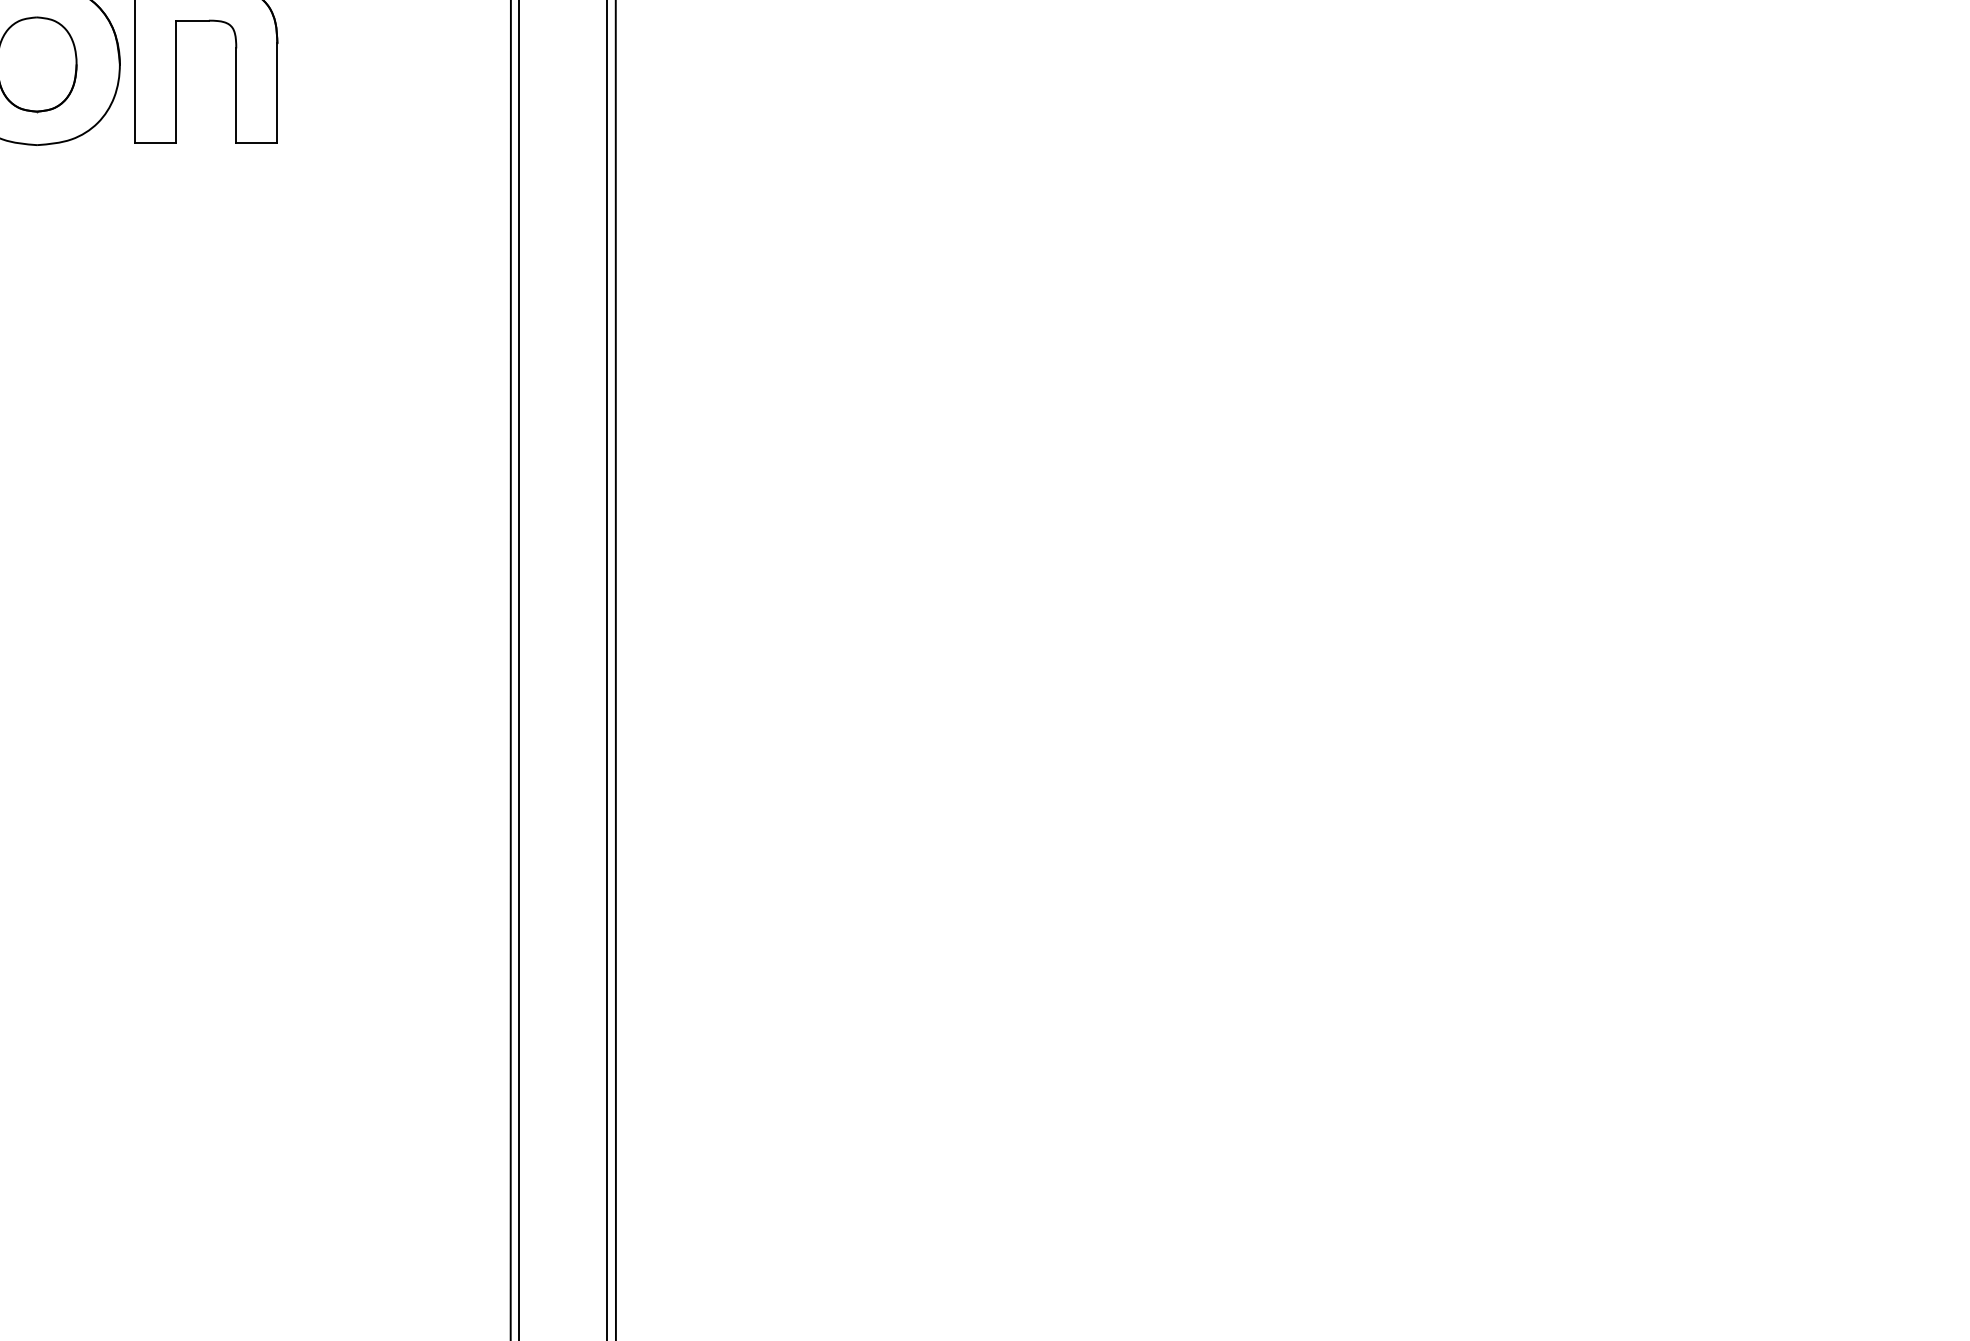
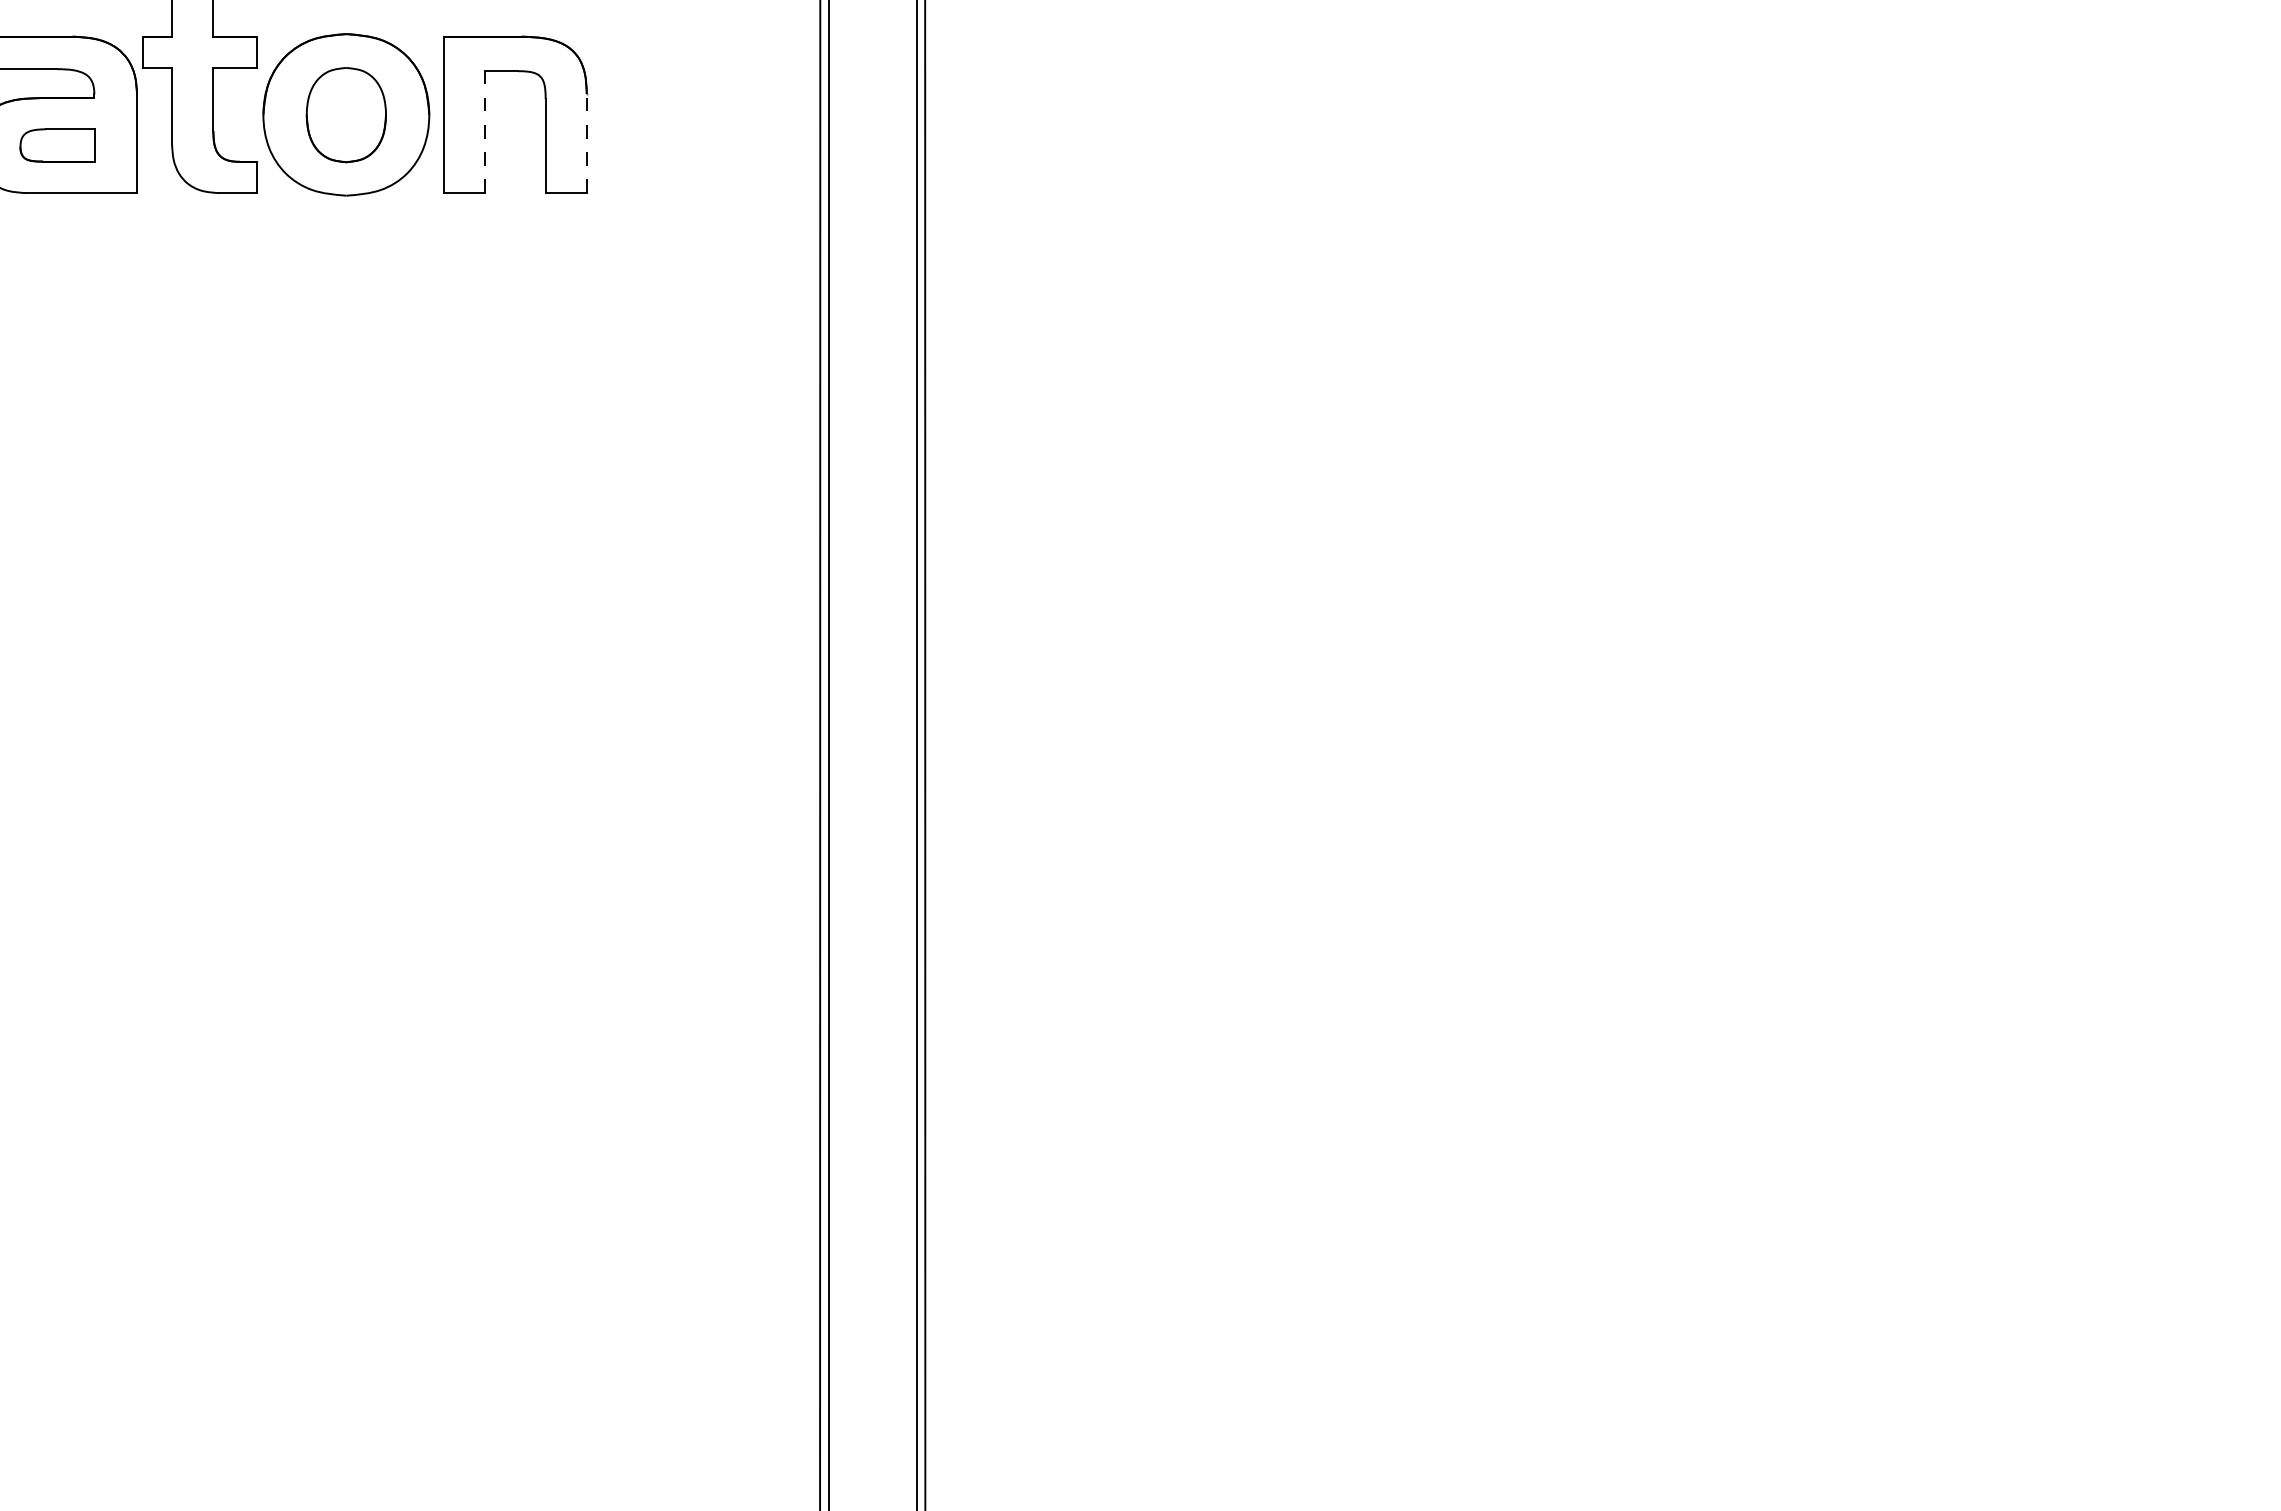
line: (176, 81) -> (485, 132), solid -> dashed
line: (277, 92) -> (586, 143), solid -> dashed

